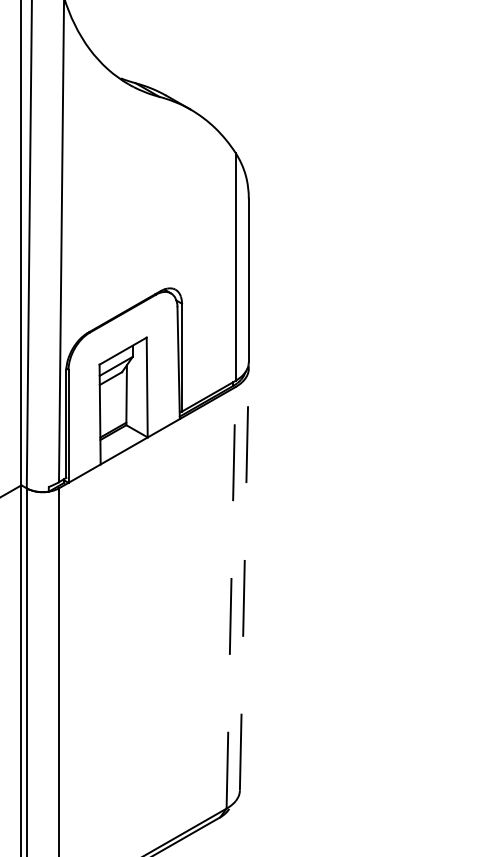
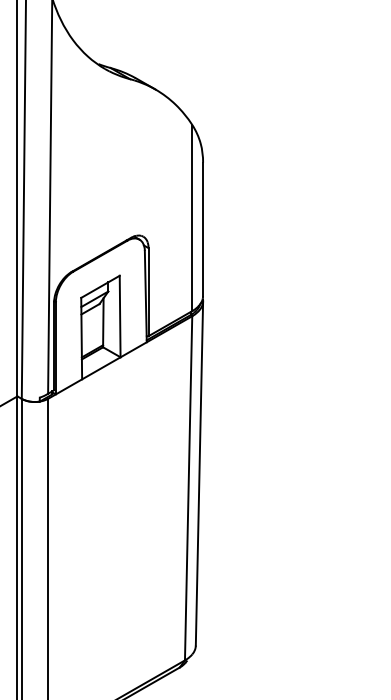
line: (244, 579) -> (199, 473), dashed -> solid
line: (231, 597) -> (188, 488), dashed -> solid

